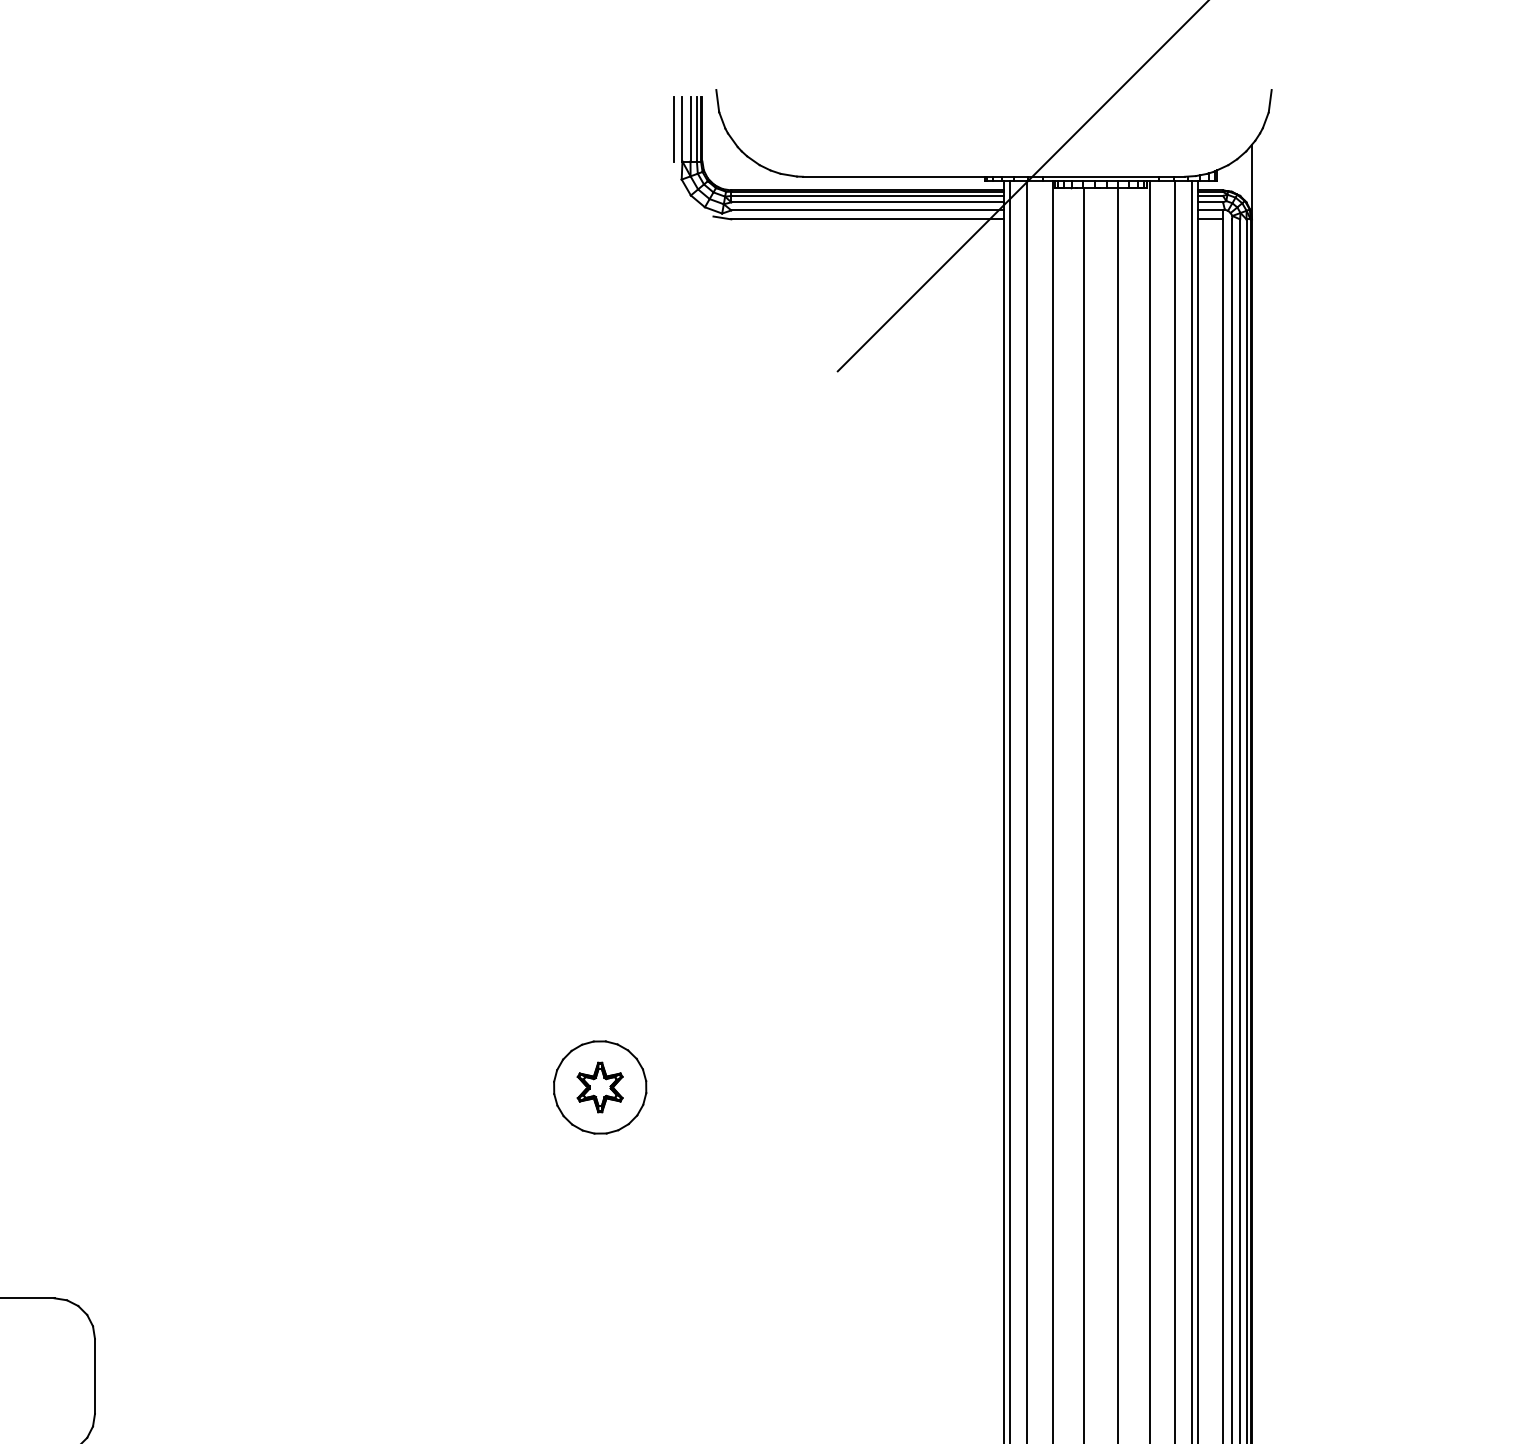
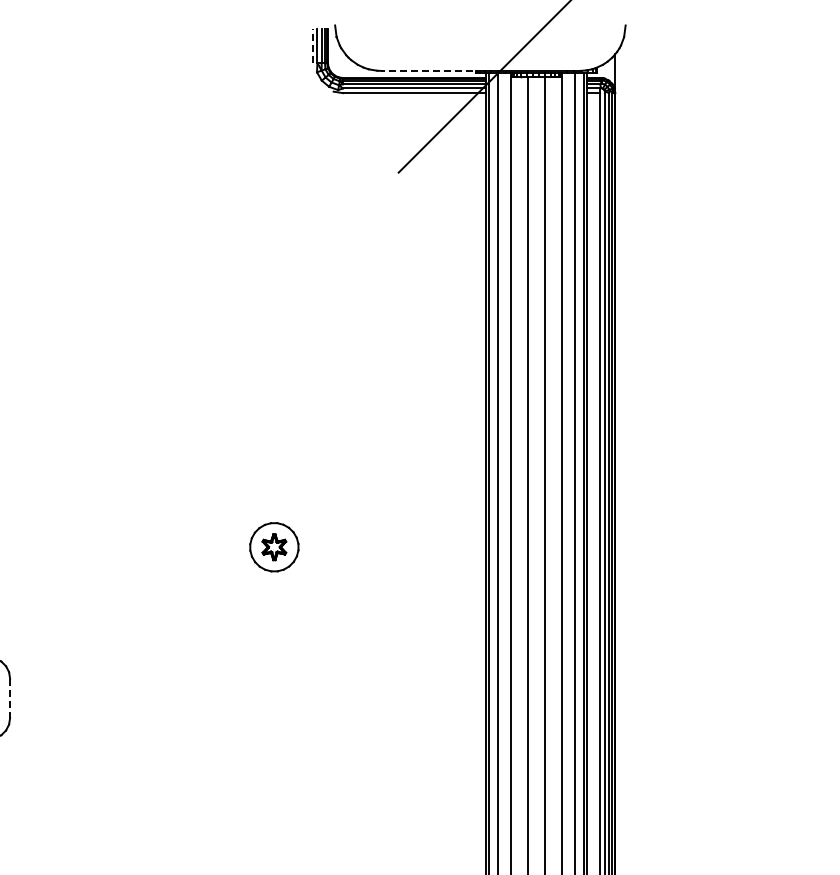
line: (673, 130) -> (312, 46), solid -> dashed
line: (902, 176) -> (432, 70), solid -> dashed
line: (95, 1376) -> (10, 698), solid -> dashed

